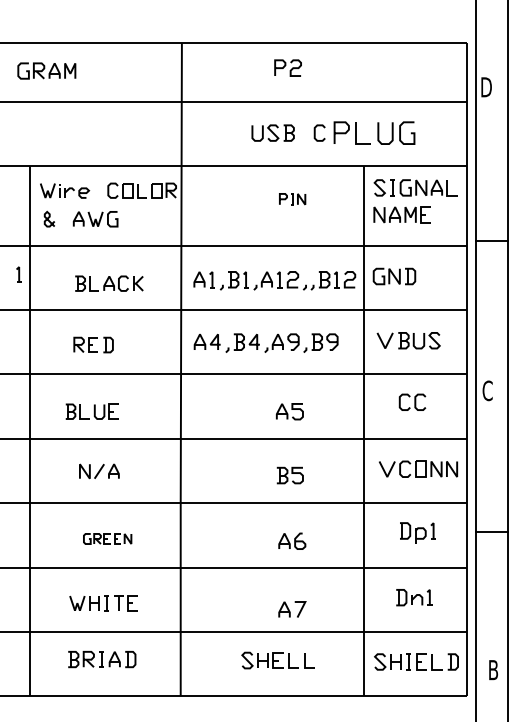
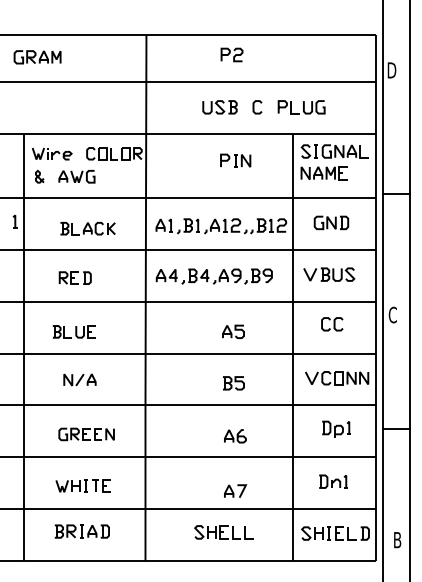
part: (374, 132) -> (301, 106), size x0.71
part: (292, 198) -> (235, 160), size x1.43
part: (394, 276) -> (331, 222), moved
part: (107, 538) -> (86, 434), size x1.43

